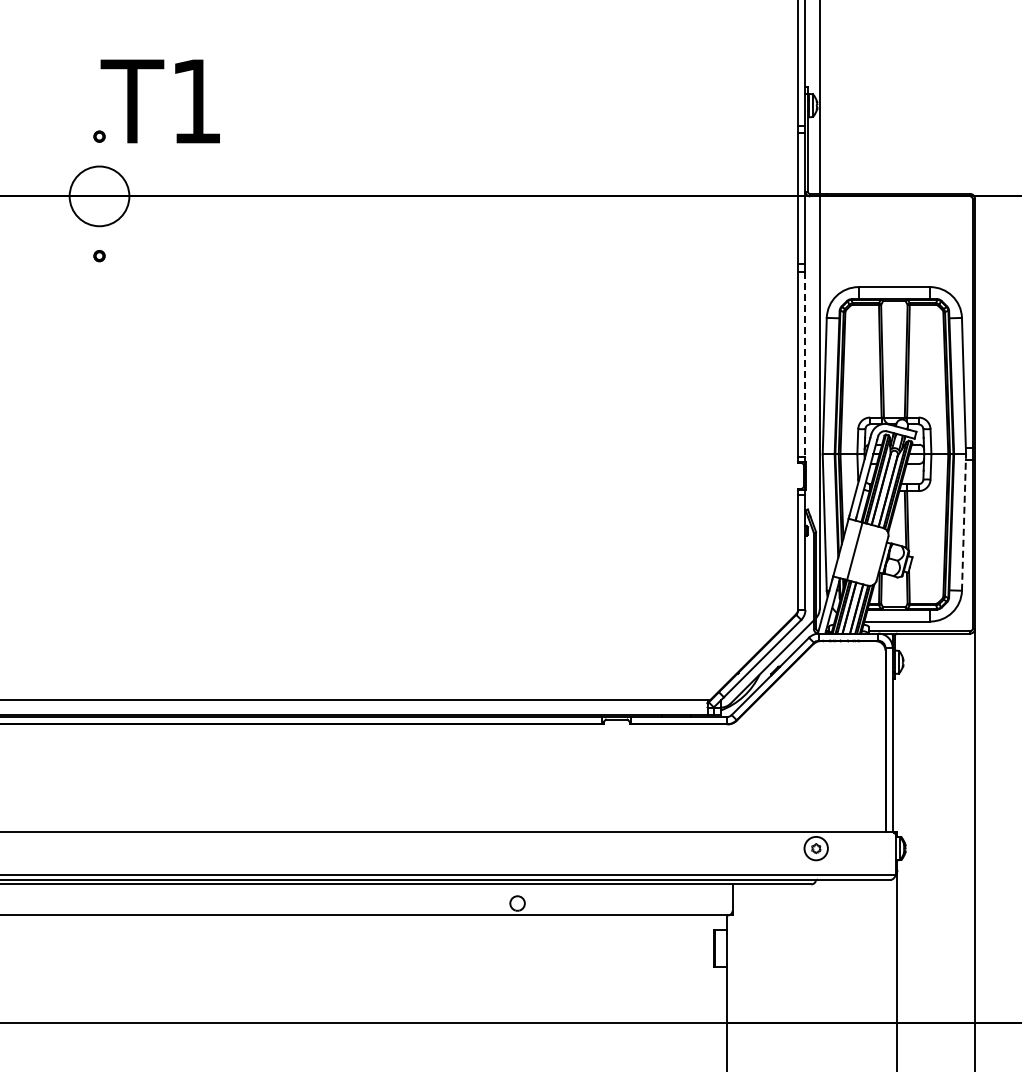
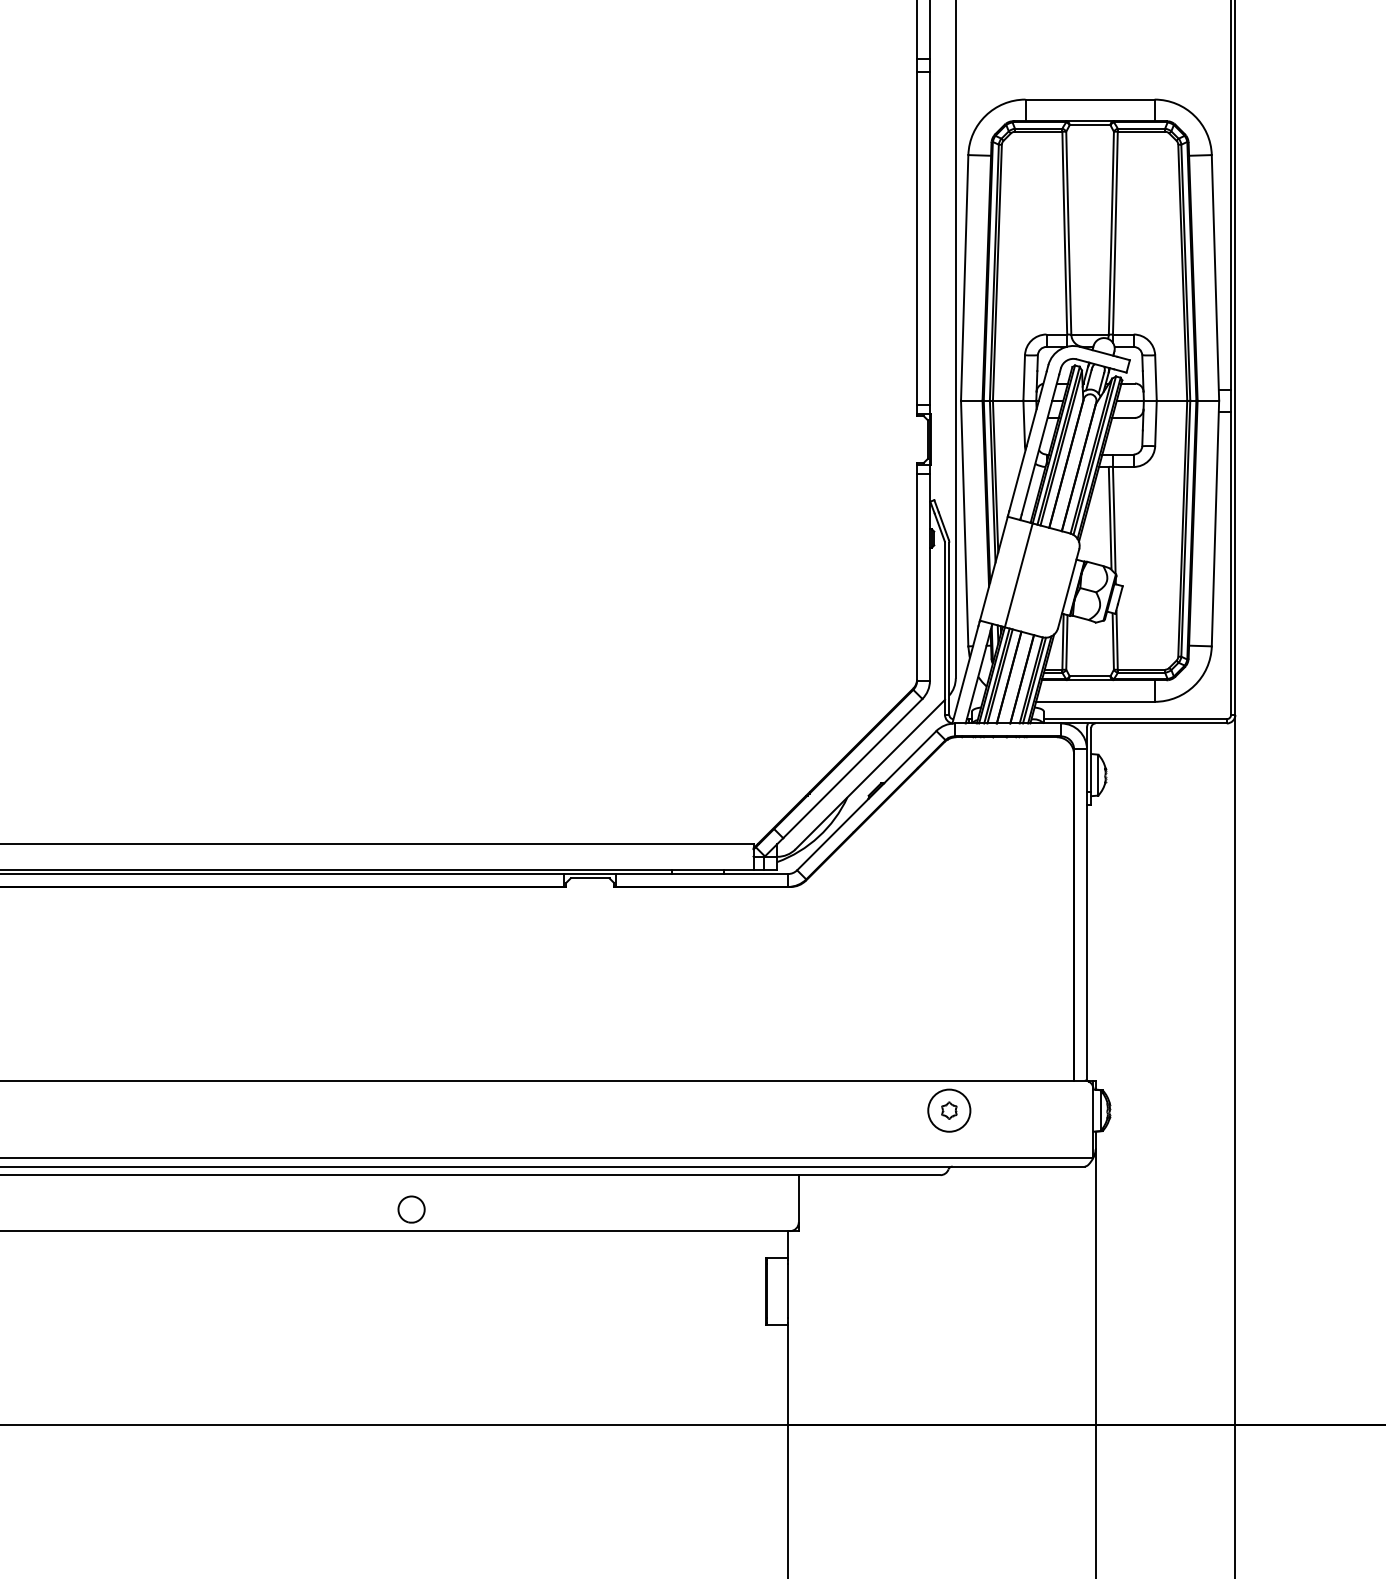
line: (805, 364) -> (930, 238), dashed -> solid
line: (964, 522) -> (1216, 523), dashed -> solid

